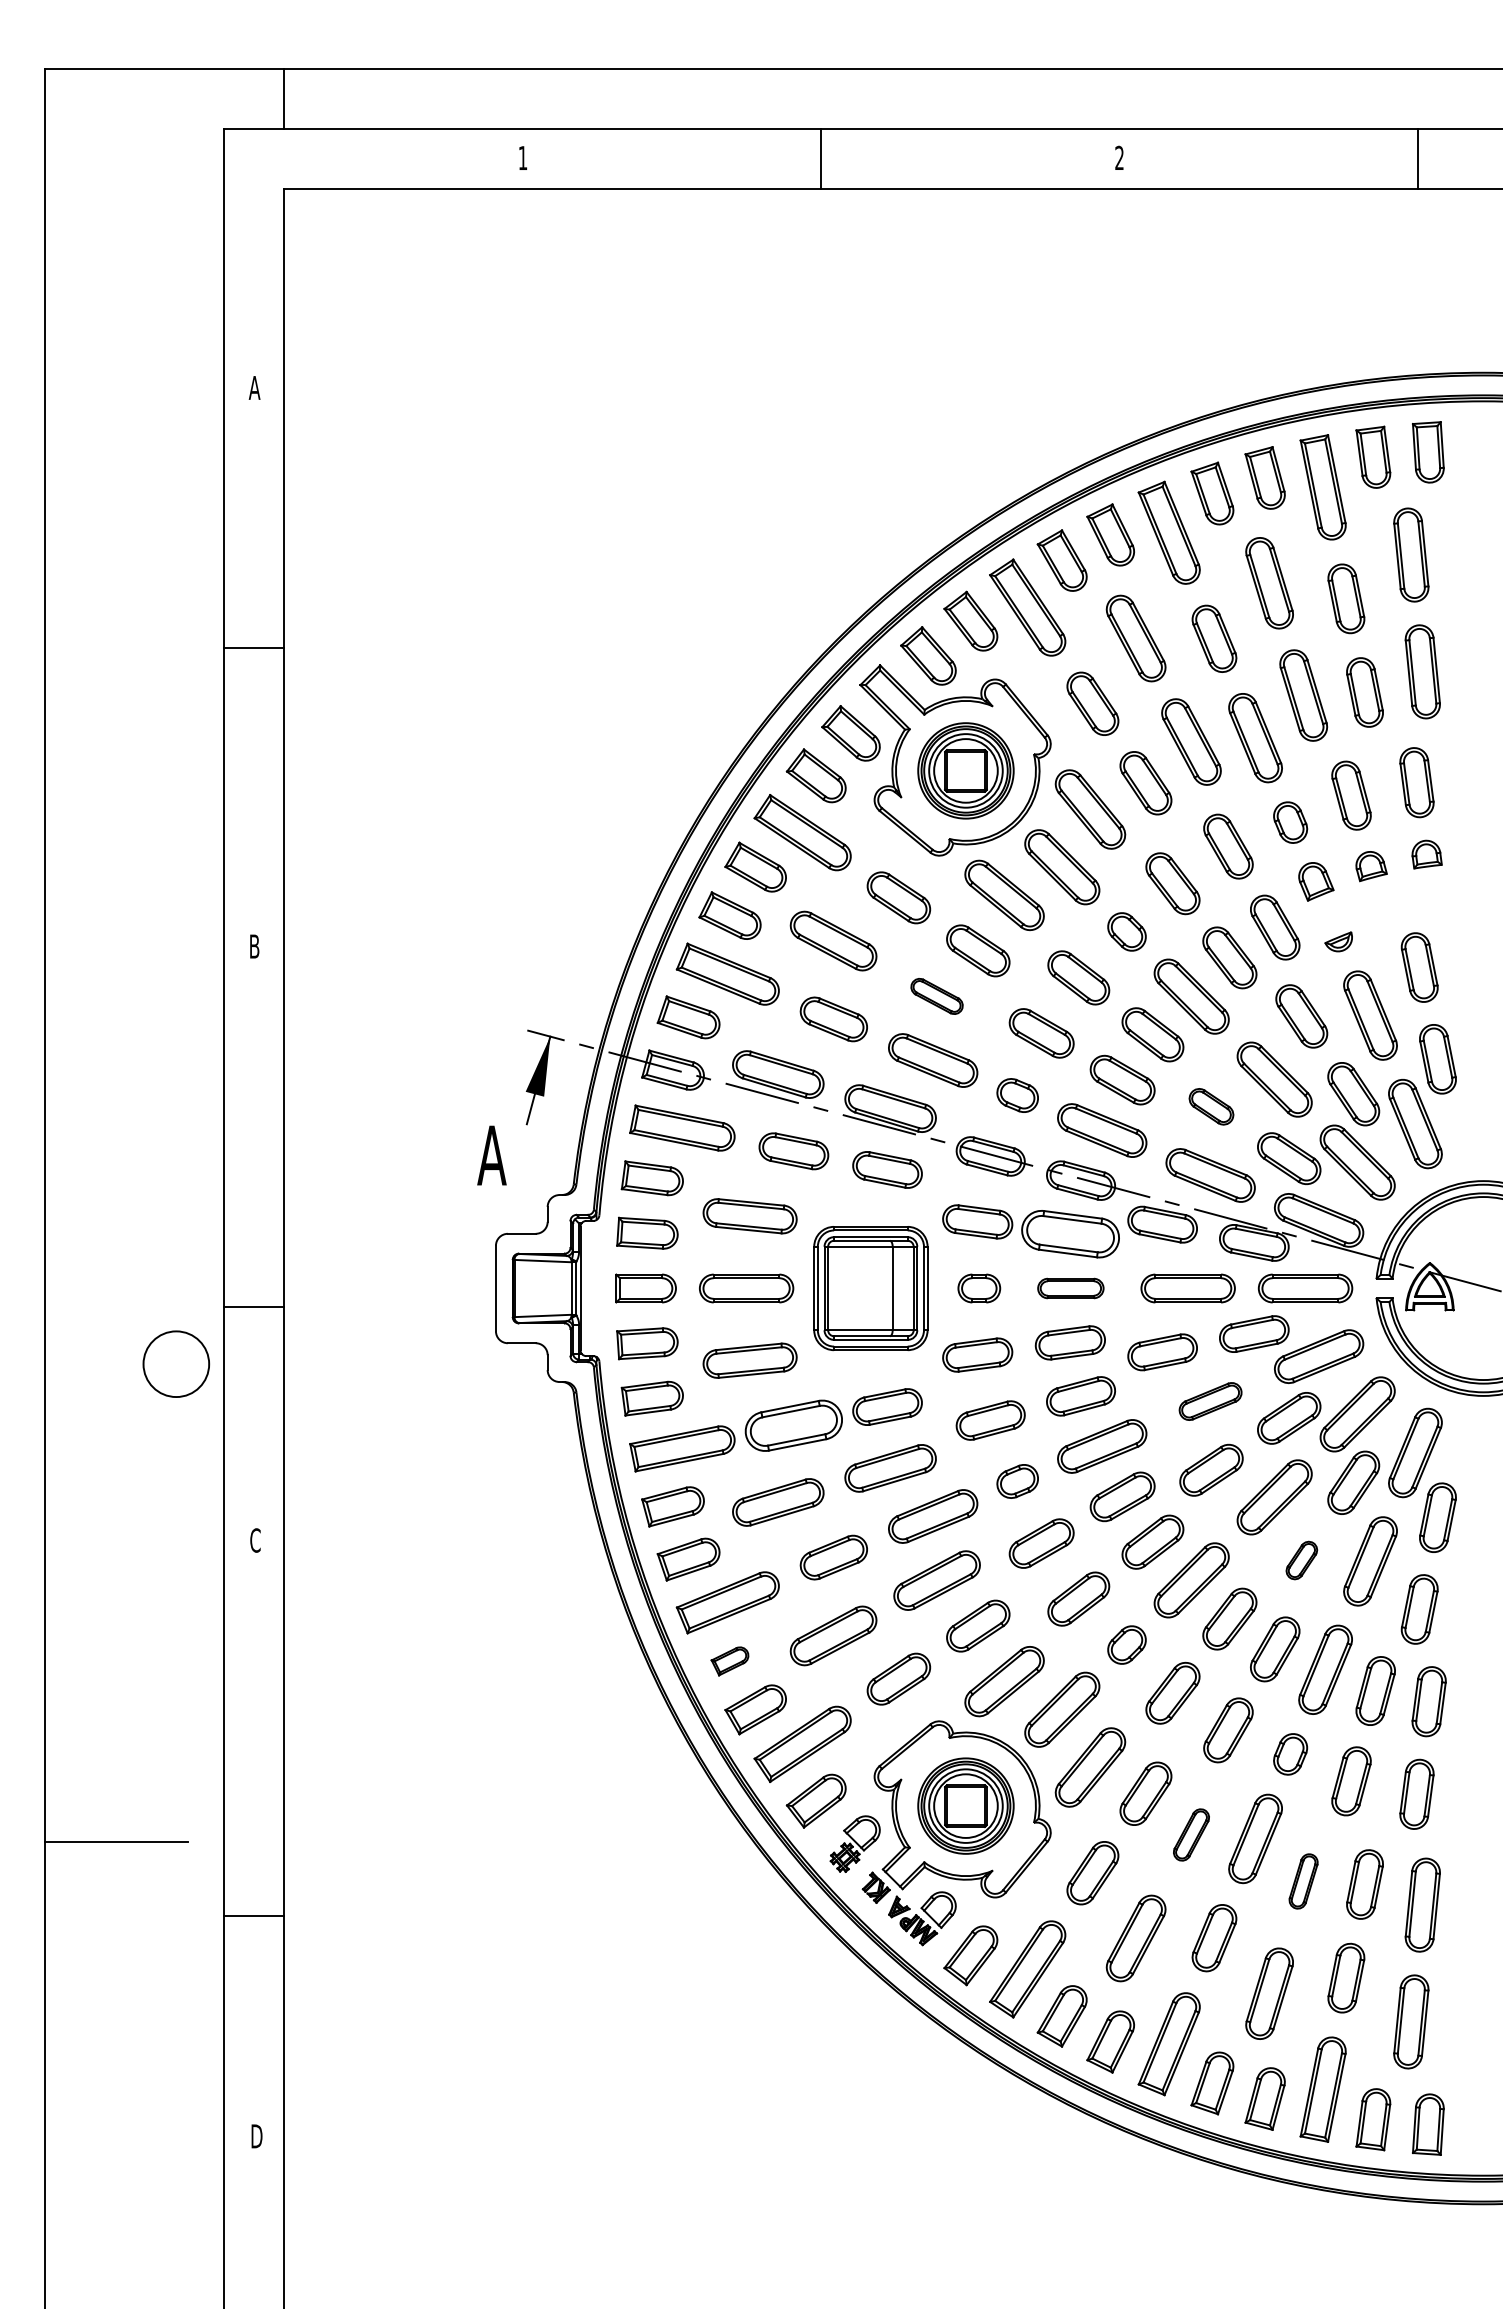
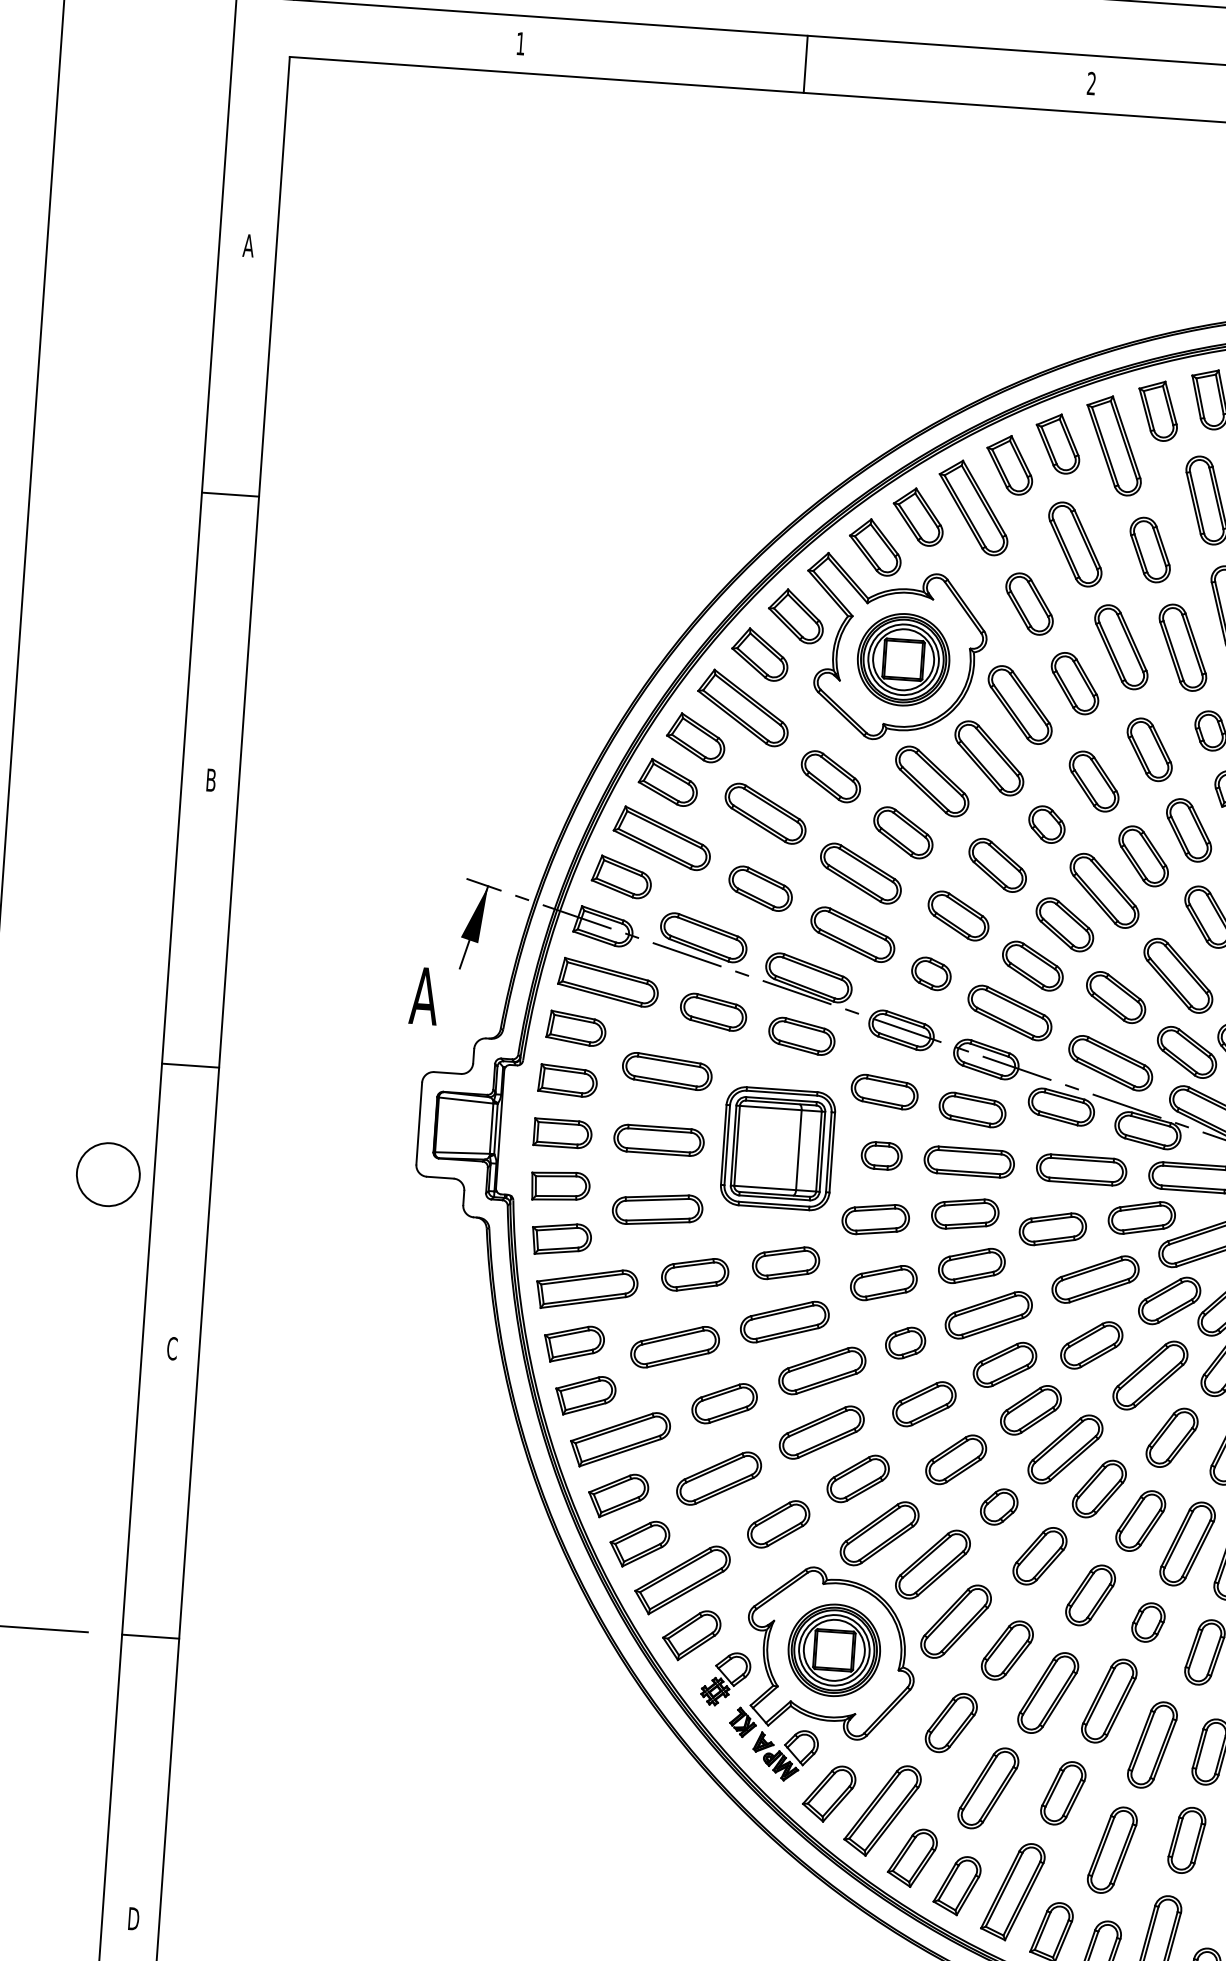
part: (936, 996) -> (860, 873), size x1.67
part: (1211, 1106) -> (1116, 997), size x1.43
part: (1069, 1233) -> (971, 1109), size x0.71
part: (1070, 1288) -> (969, 1162), size x1.43
line: (253, 1306) -> (190, 1065), moved
part: (1210, 1401) -> (1095, 1279), size x1.43
part: (793, 1425) -> (694, 1274), size x0.71
part: (1301, 1560) -> (1171, 1437), size x1.67
part: (729, 1661) -> (617, 1496), size x1.67
part: (1191, 1834) -> (1048, 1692), size x1.67
part: (1303, 1881) -> (1152, 1745), size x1.67
line: (253, 1915) -> (150, 1636), moved

